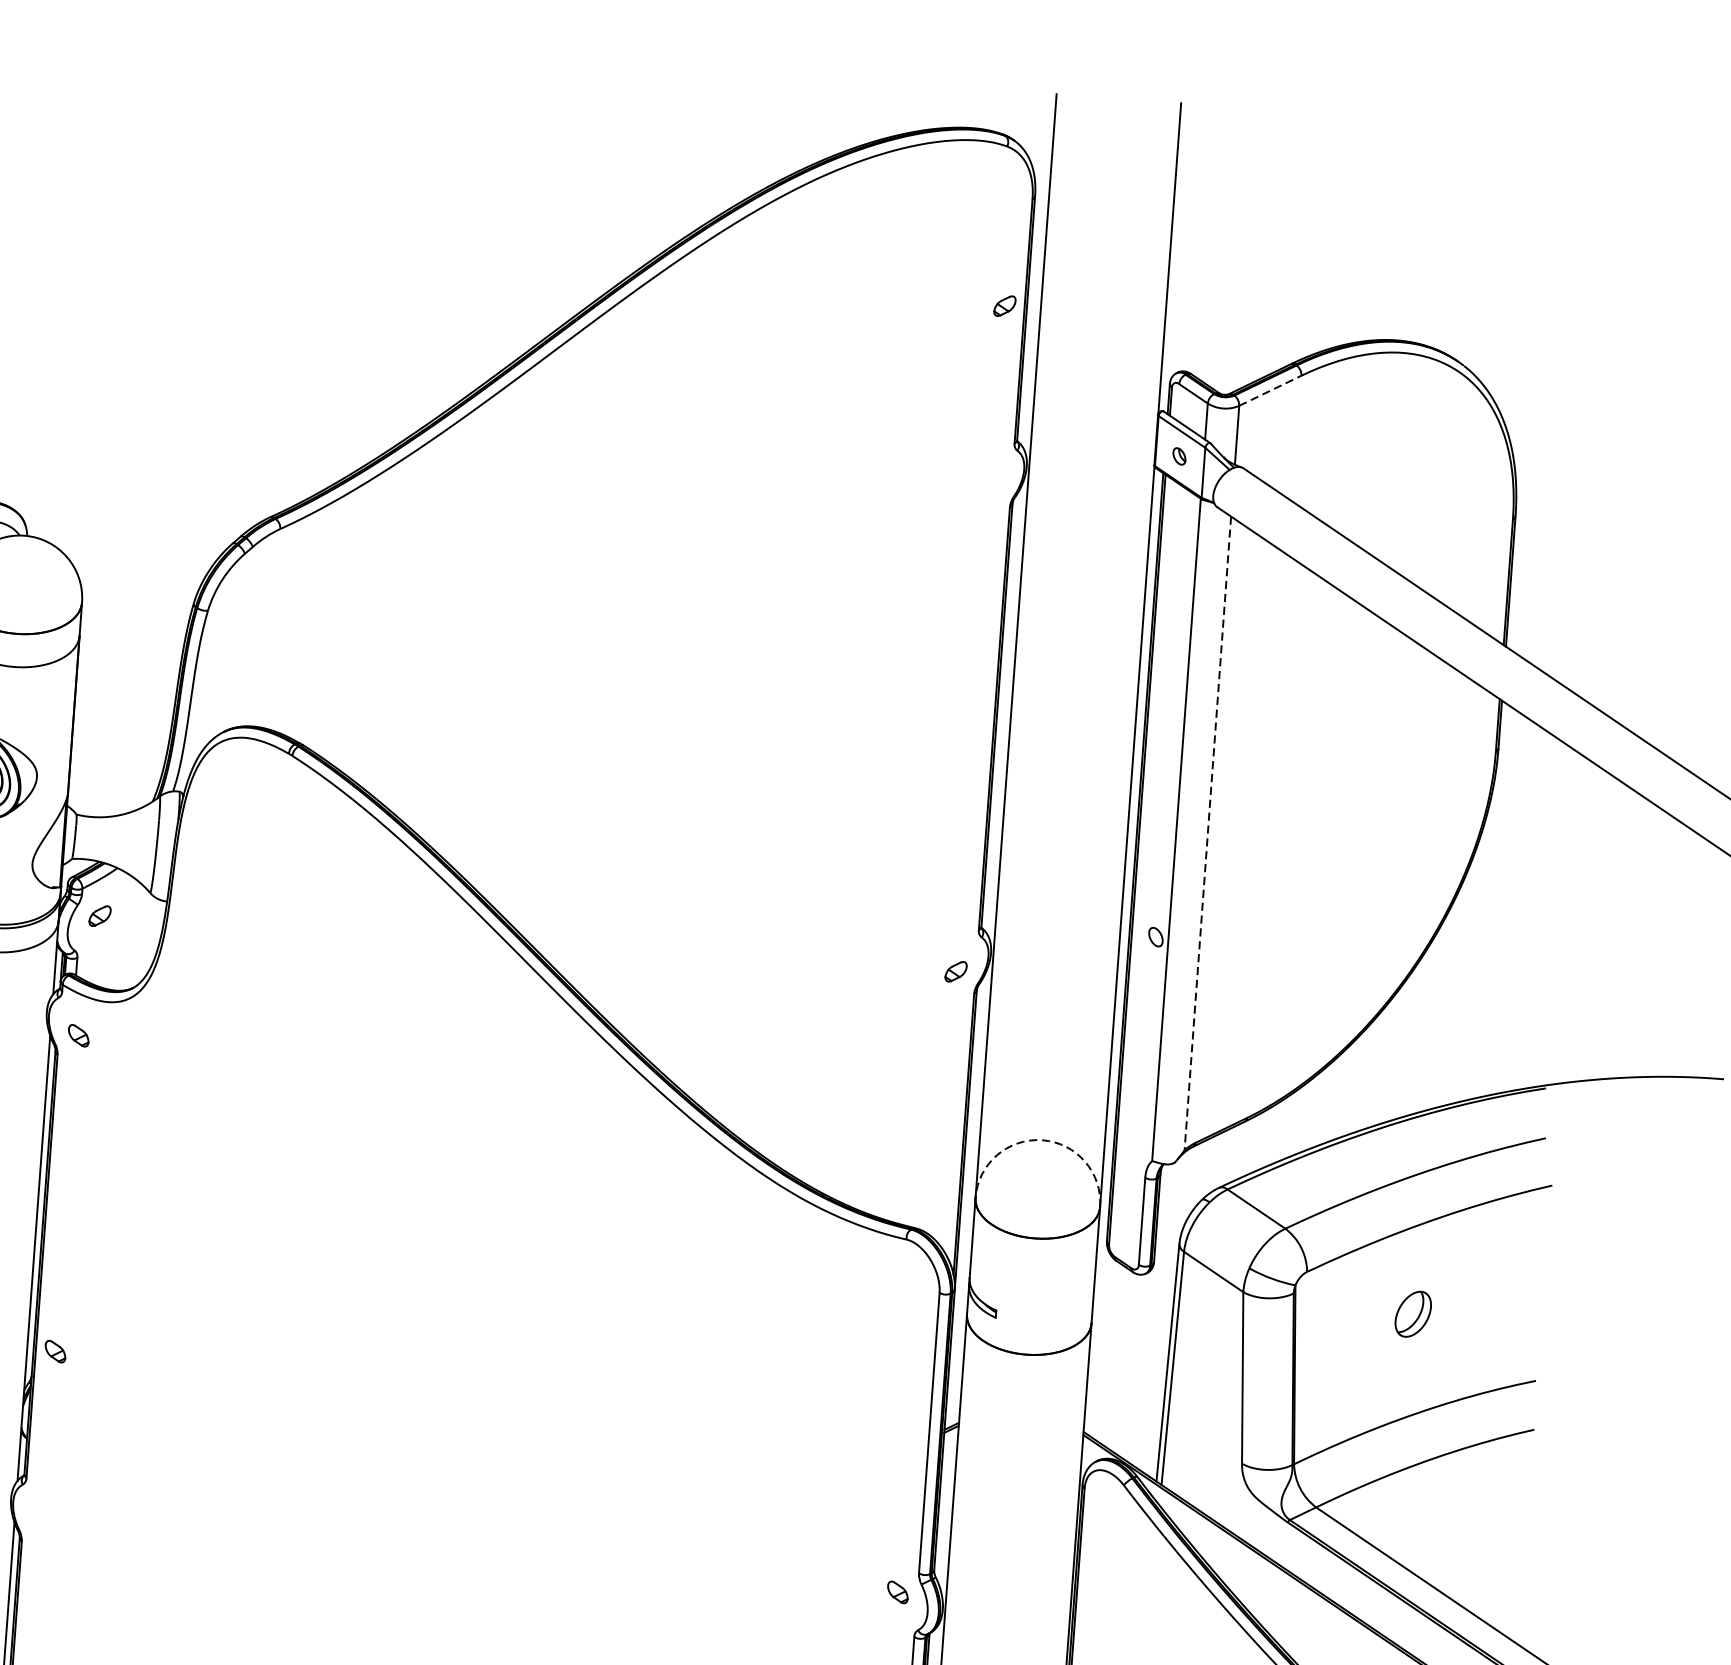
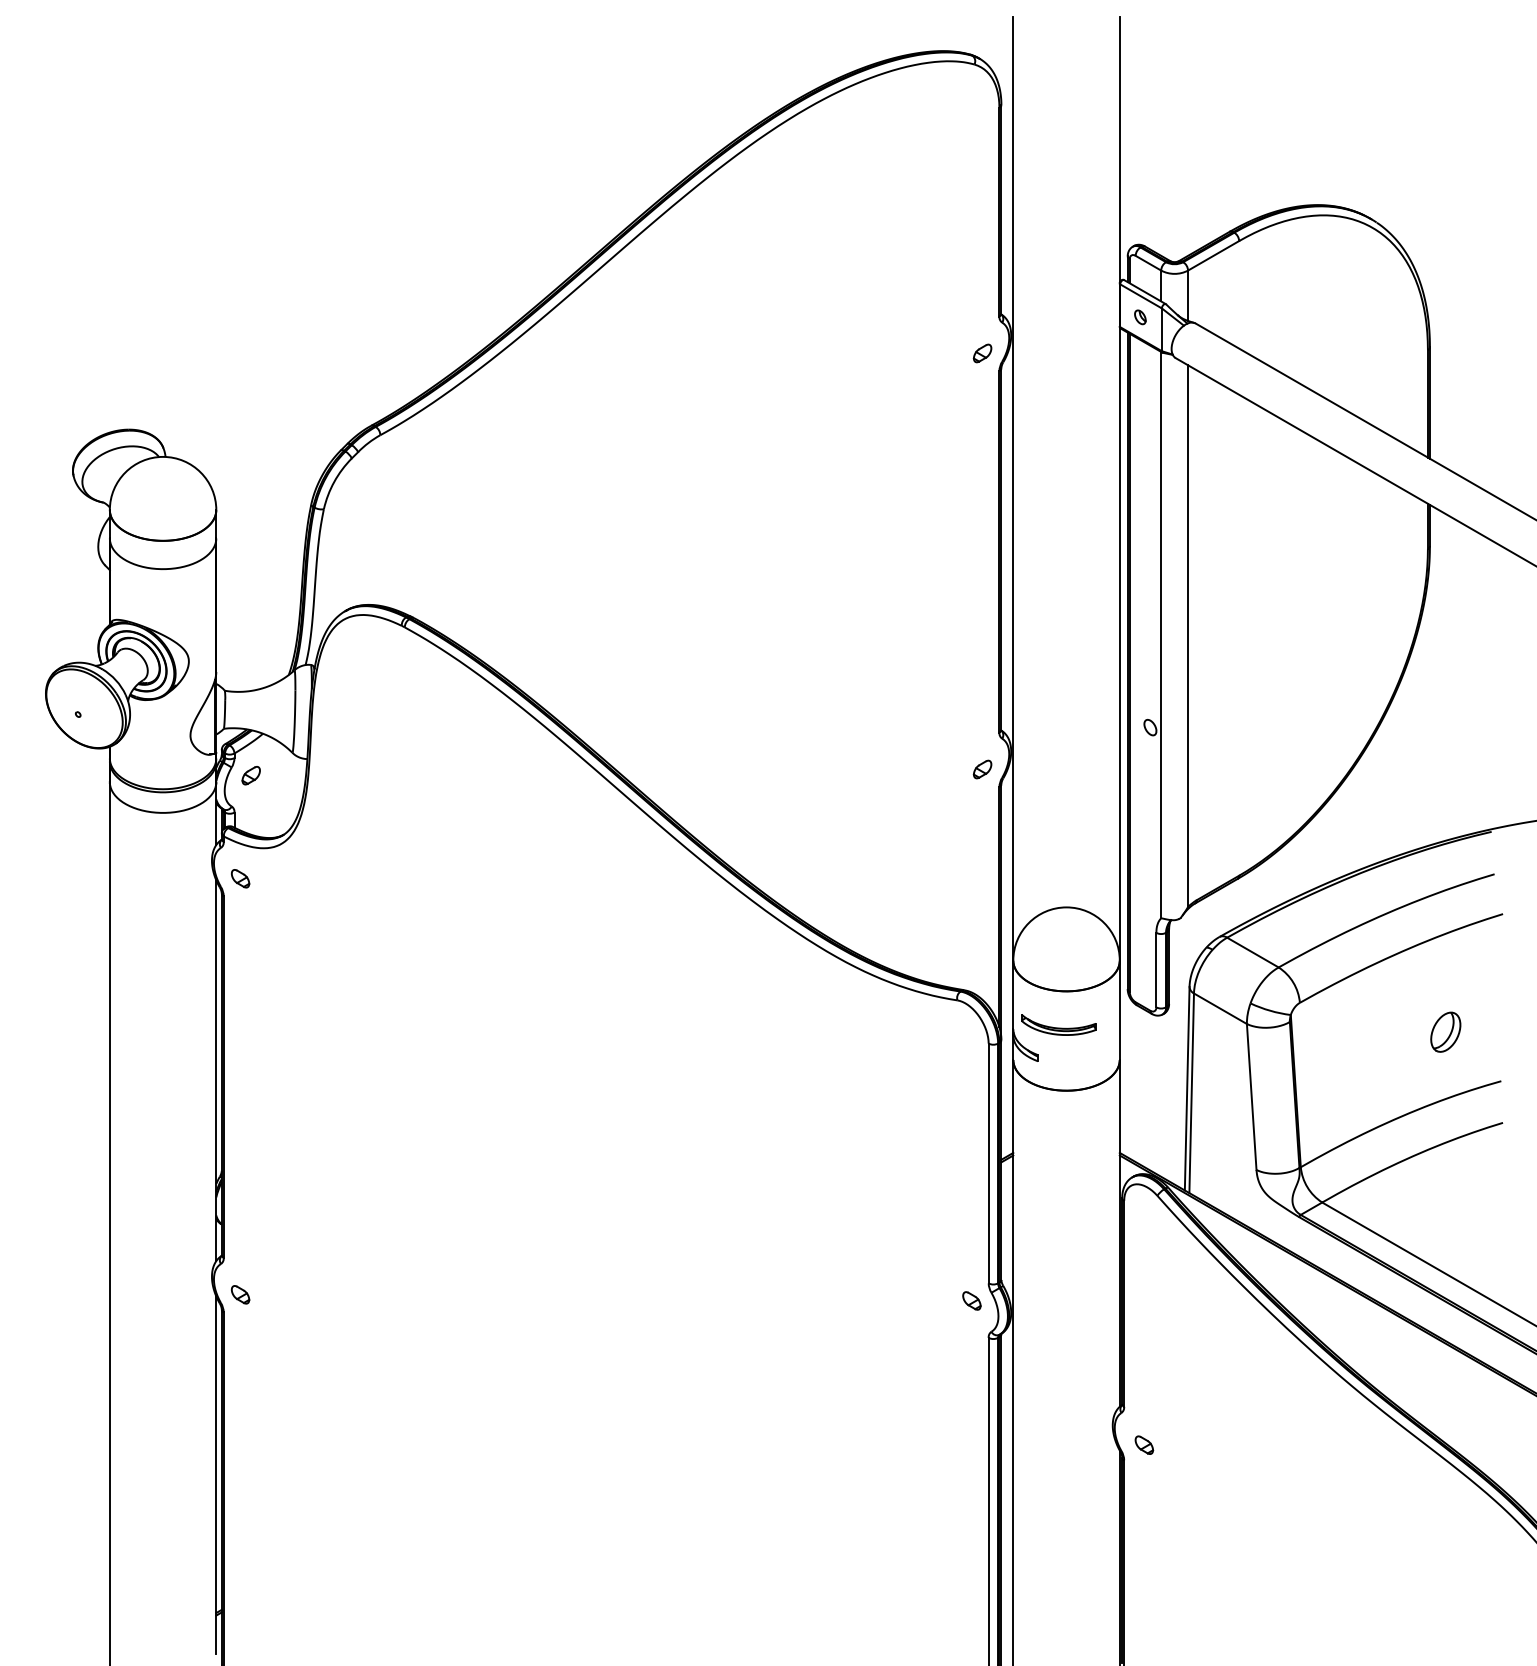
part: (1004, 306) -> (982, 353), moved
line: (1271, 390) -> (1214, 255), dashed -> solid
line: (1208, 833) -> (1188, 636), dashed -> solid
arc: (1042, 1140) -> (1066, 907), dashed -> solid
part: (1022, 1276) -> (1058, 1024), added
part: (1412, 1313) -> (1445, 1031), moved
part: (55, 1351) -> (240, 1294), moved

